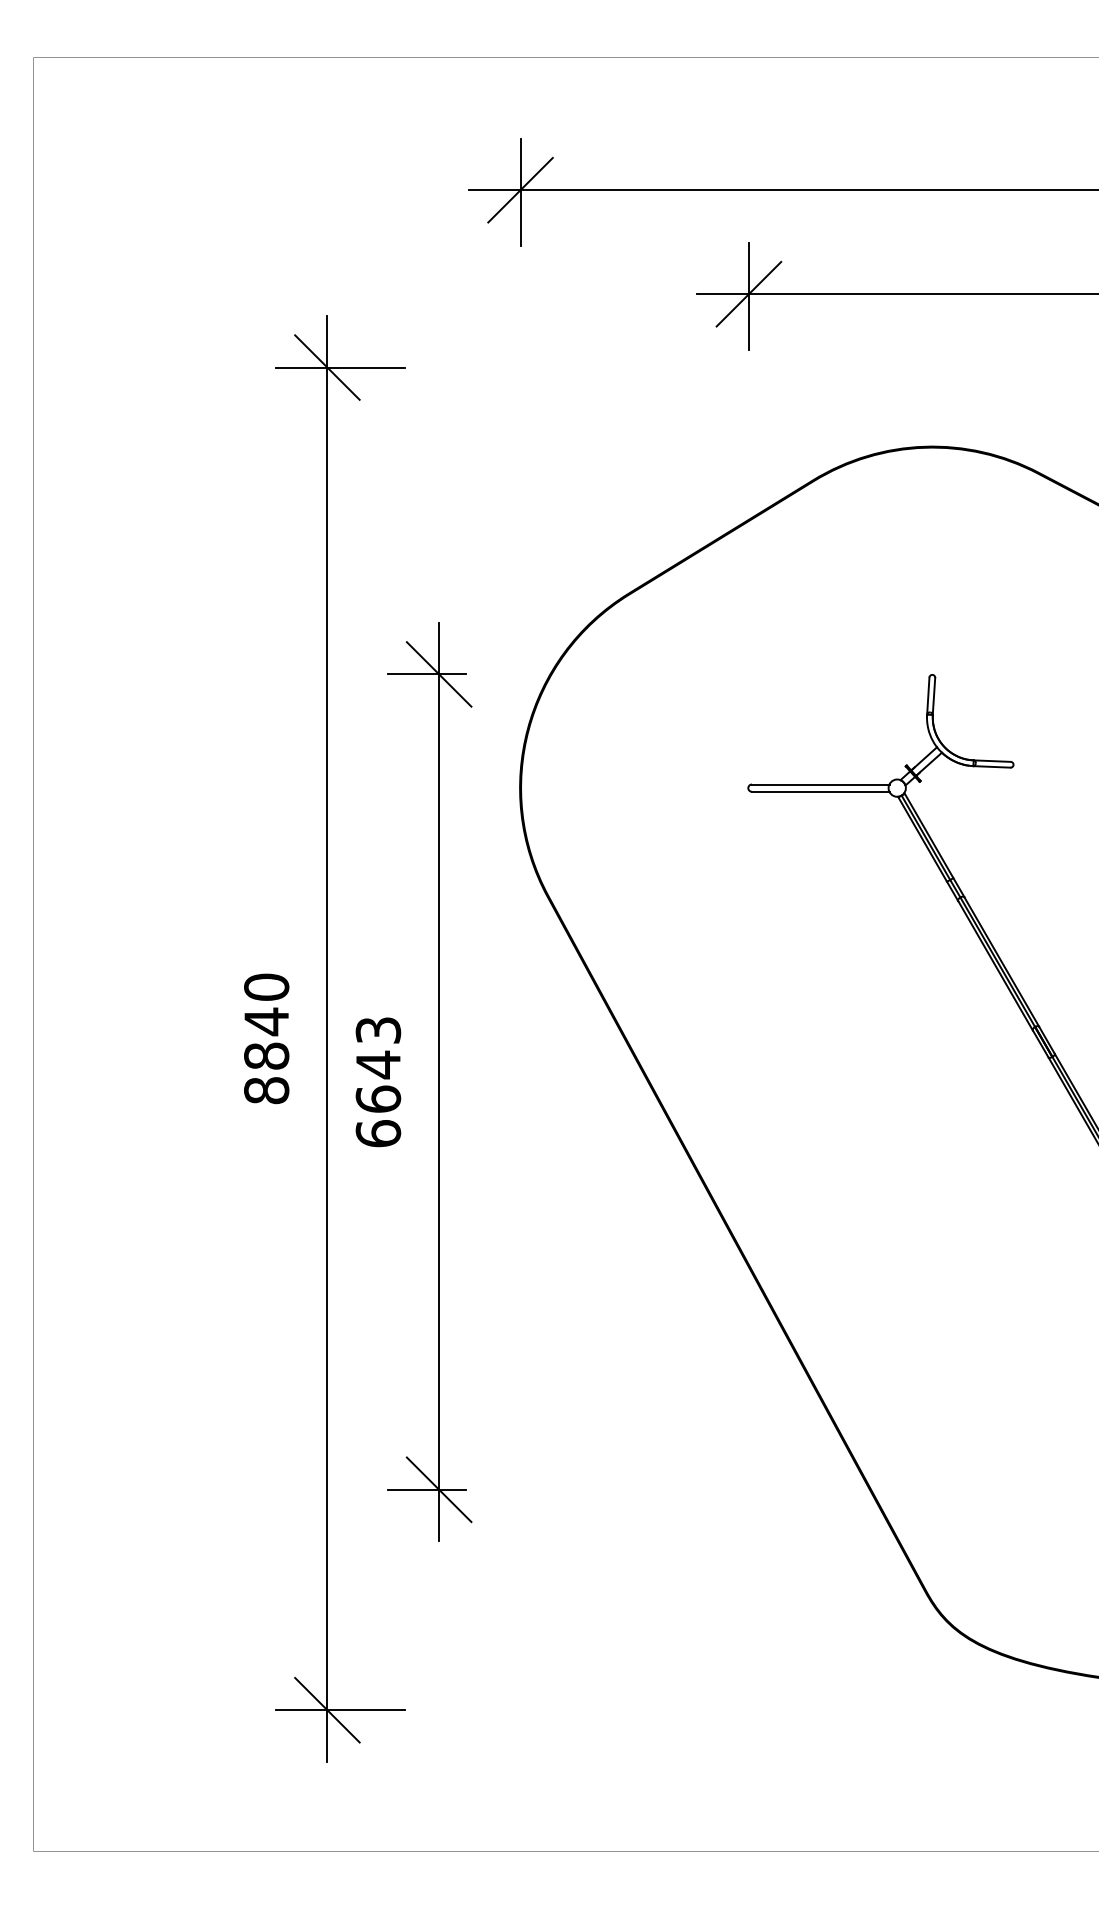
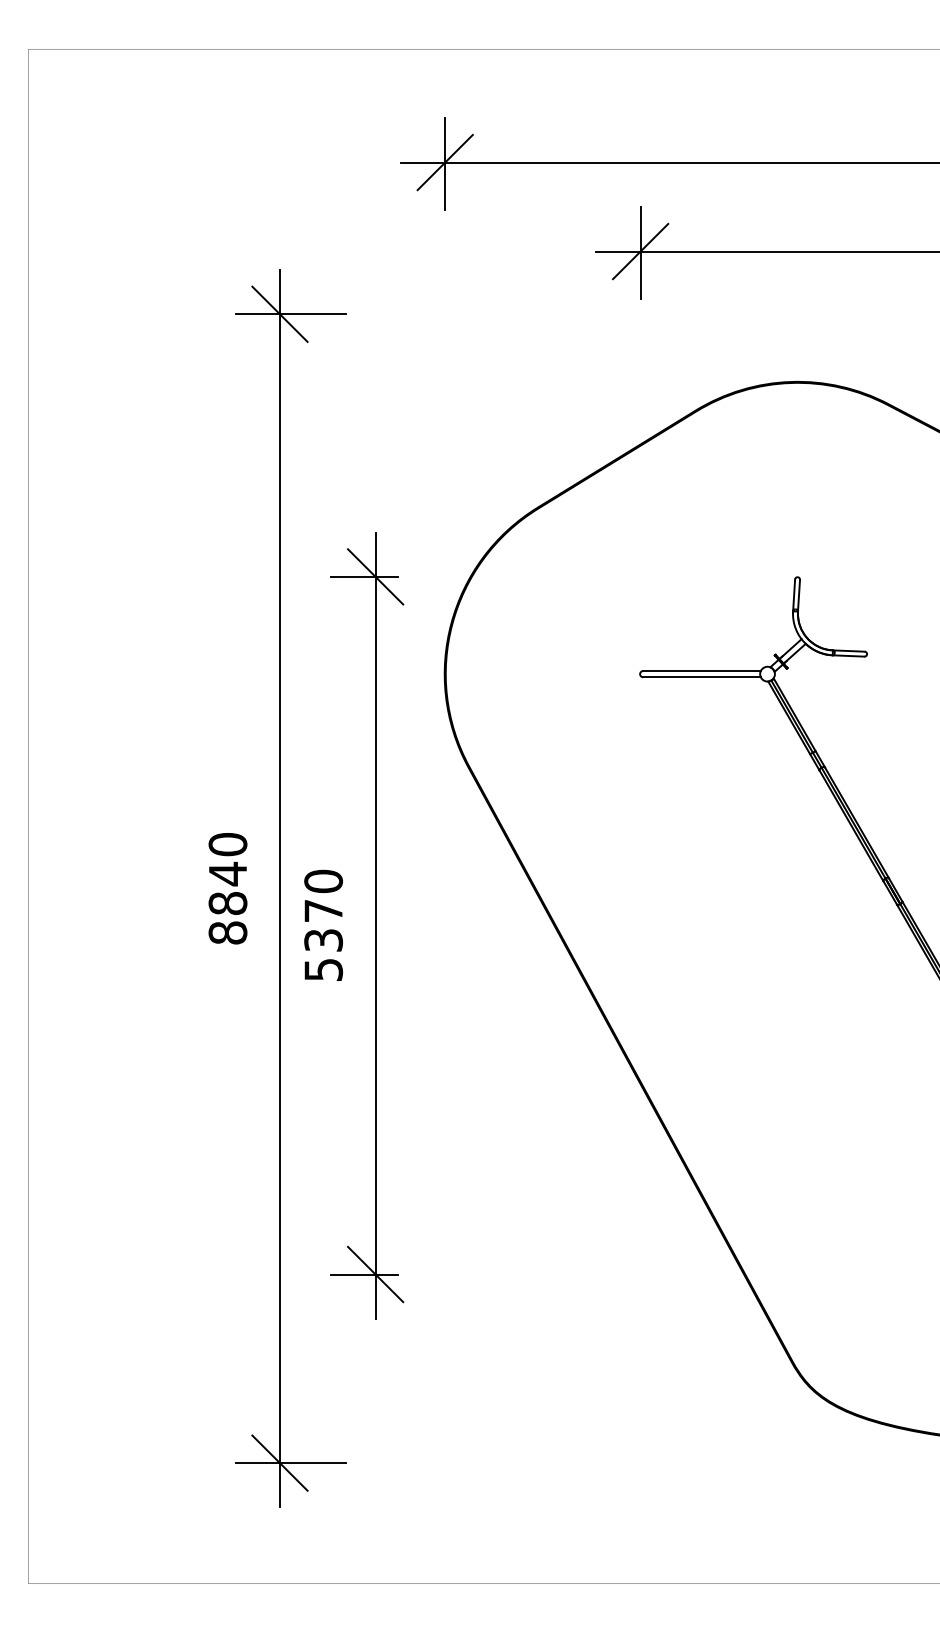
text: (378, 1081) -> (323, 925), 6643 -> 5370

